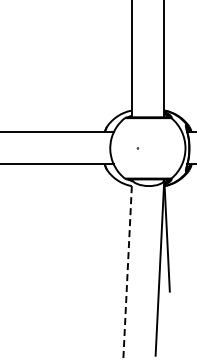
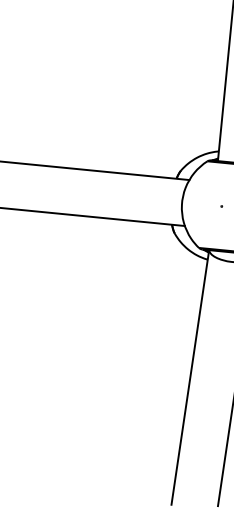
line: (127, 268) -> (189, 377), dashed -> solid

